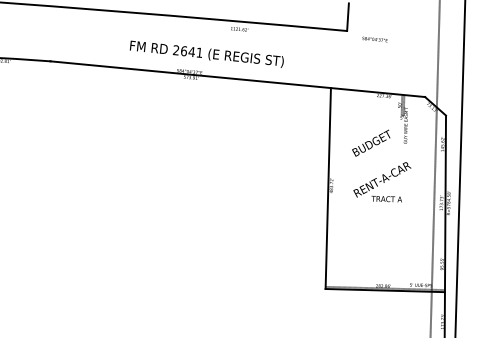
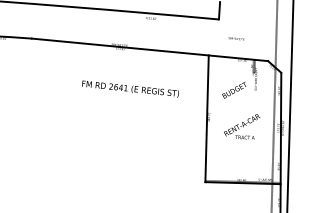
text: (374, 38) -> (236, 38), moved
text: (206, 53) -> (130, 88), moved
text: (382, 181) -> (242, 126), moved

